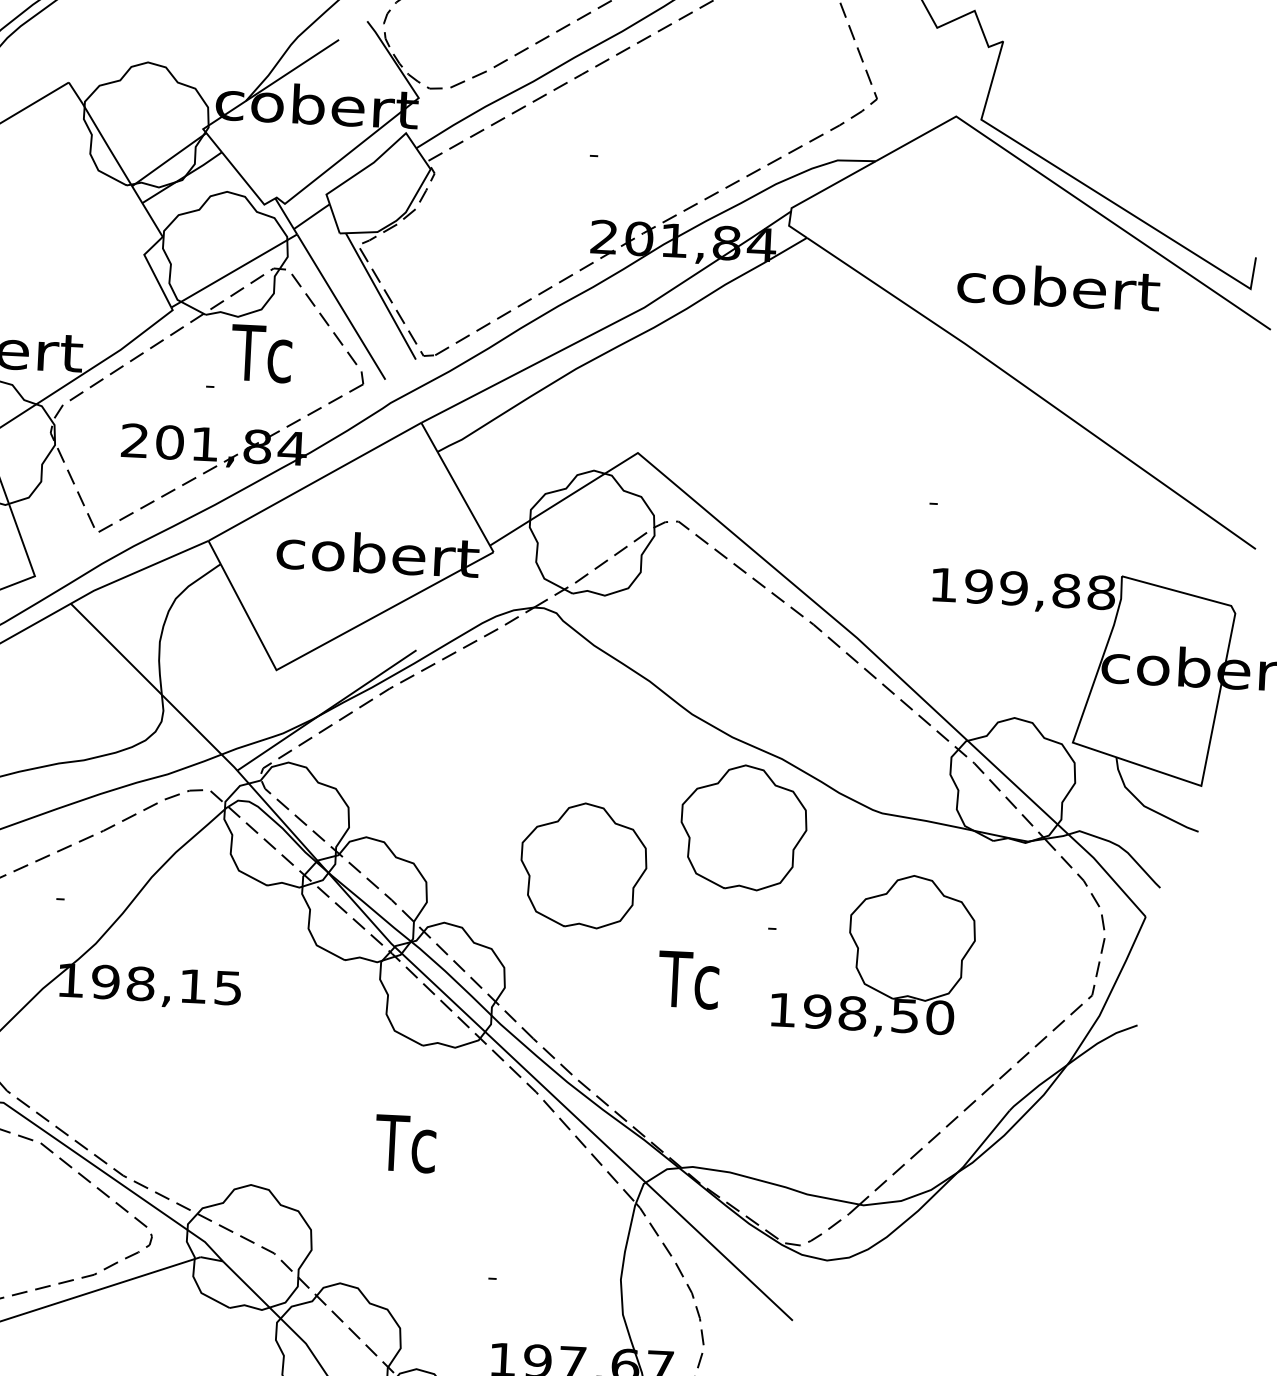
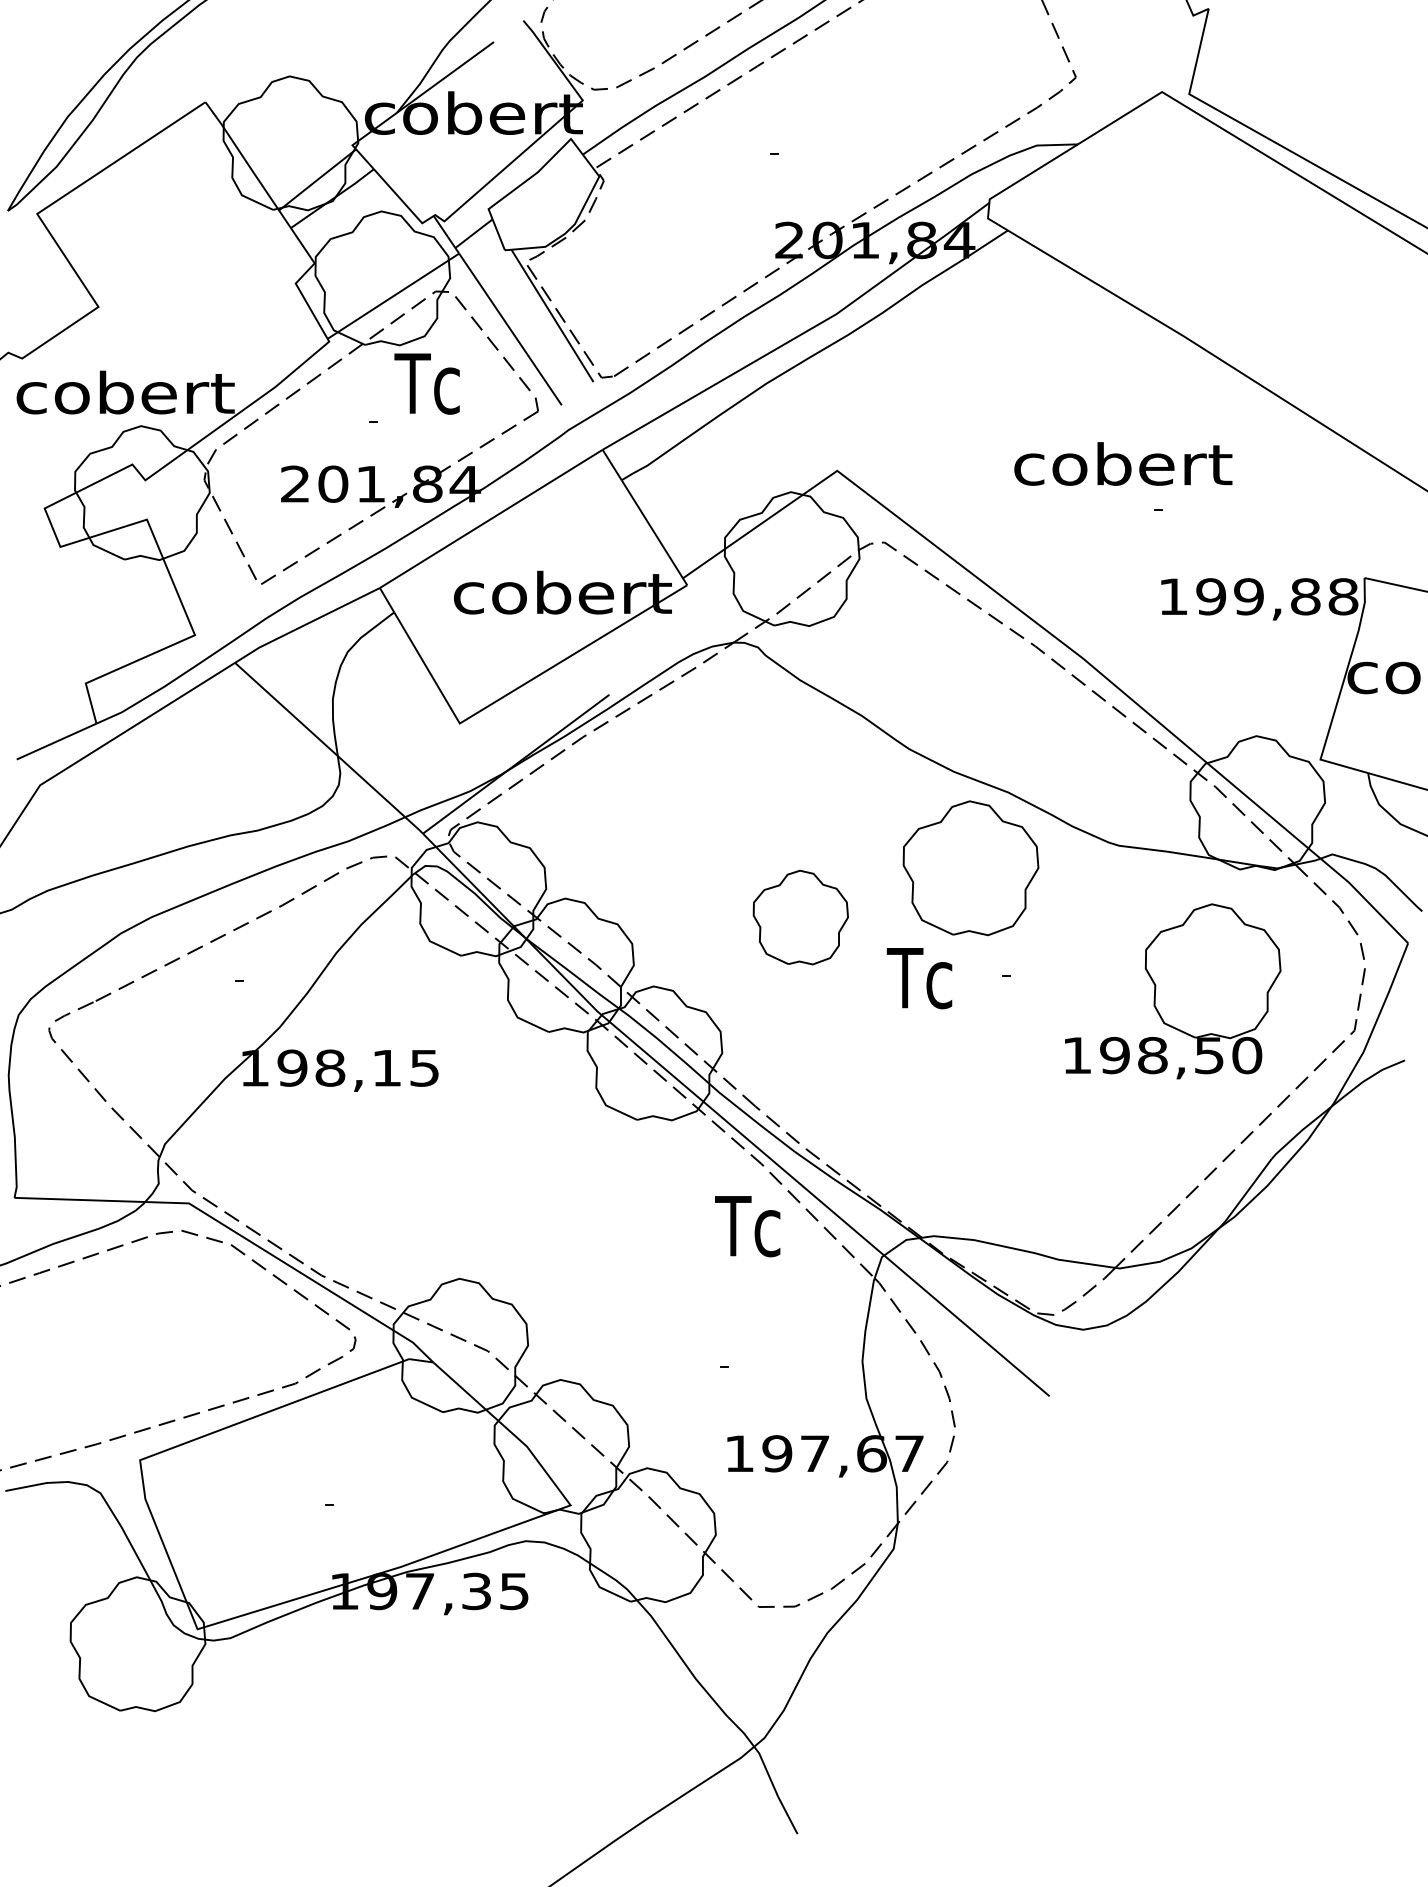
text: (1058, 286) -> (1123, 463), moved
part: (583, 865) -> (800, 917), size x0.7
part: (874, 954) -> (1173, 991), moved
text: (688, 980) -> (919, 978), moved
text: (405, 1143) -> (747, 1226), moved

